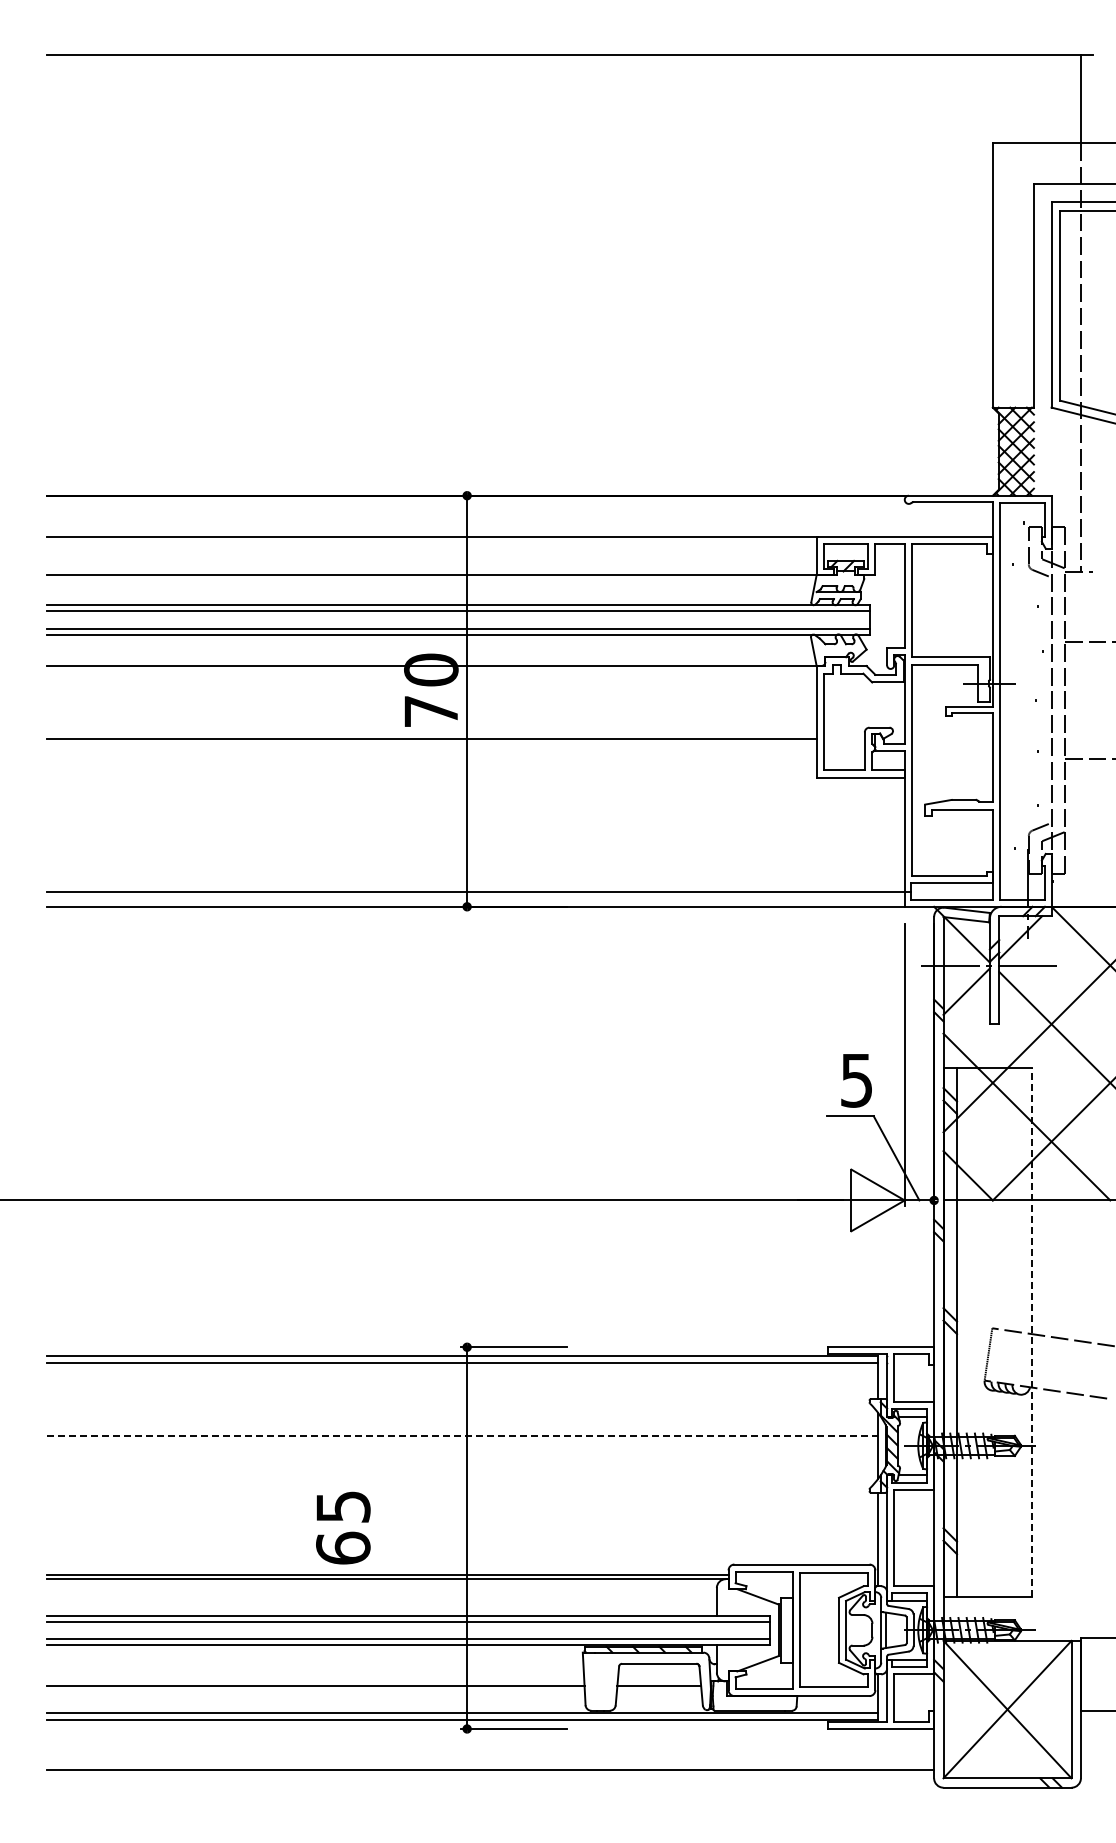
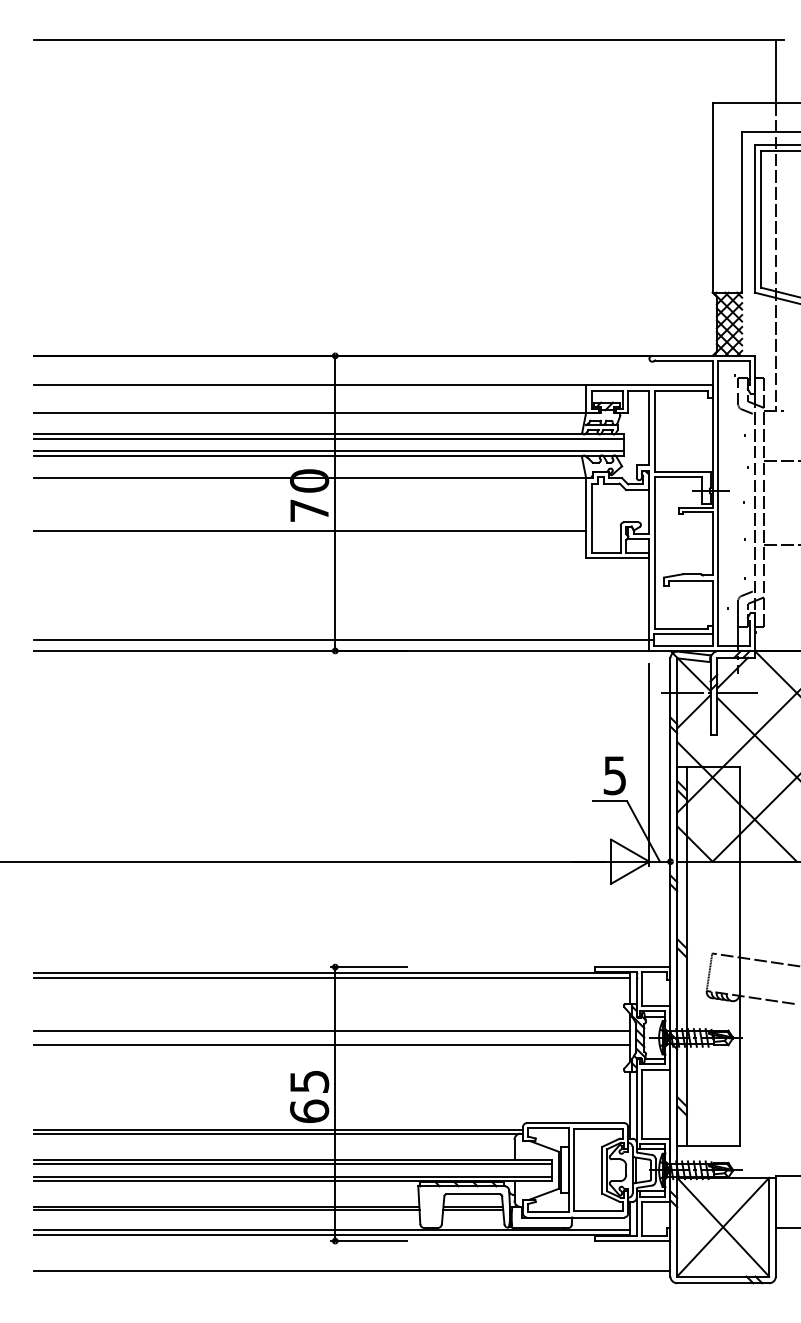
line: (1031, 1332) -> (740, 956), dashed -> solid
line: (463, 1435) -> (332, 1030), dashed -> solid
line: (462, 1455) -> (331, 1044), added
text: (343, 1527) -> (309, 1096), moved
line: (315, 1681) -> (226, 1207), added
line: (658, 1681) -> (472, 1207), added

